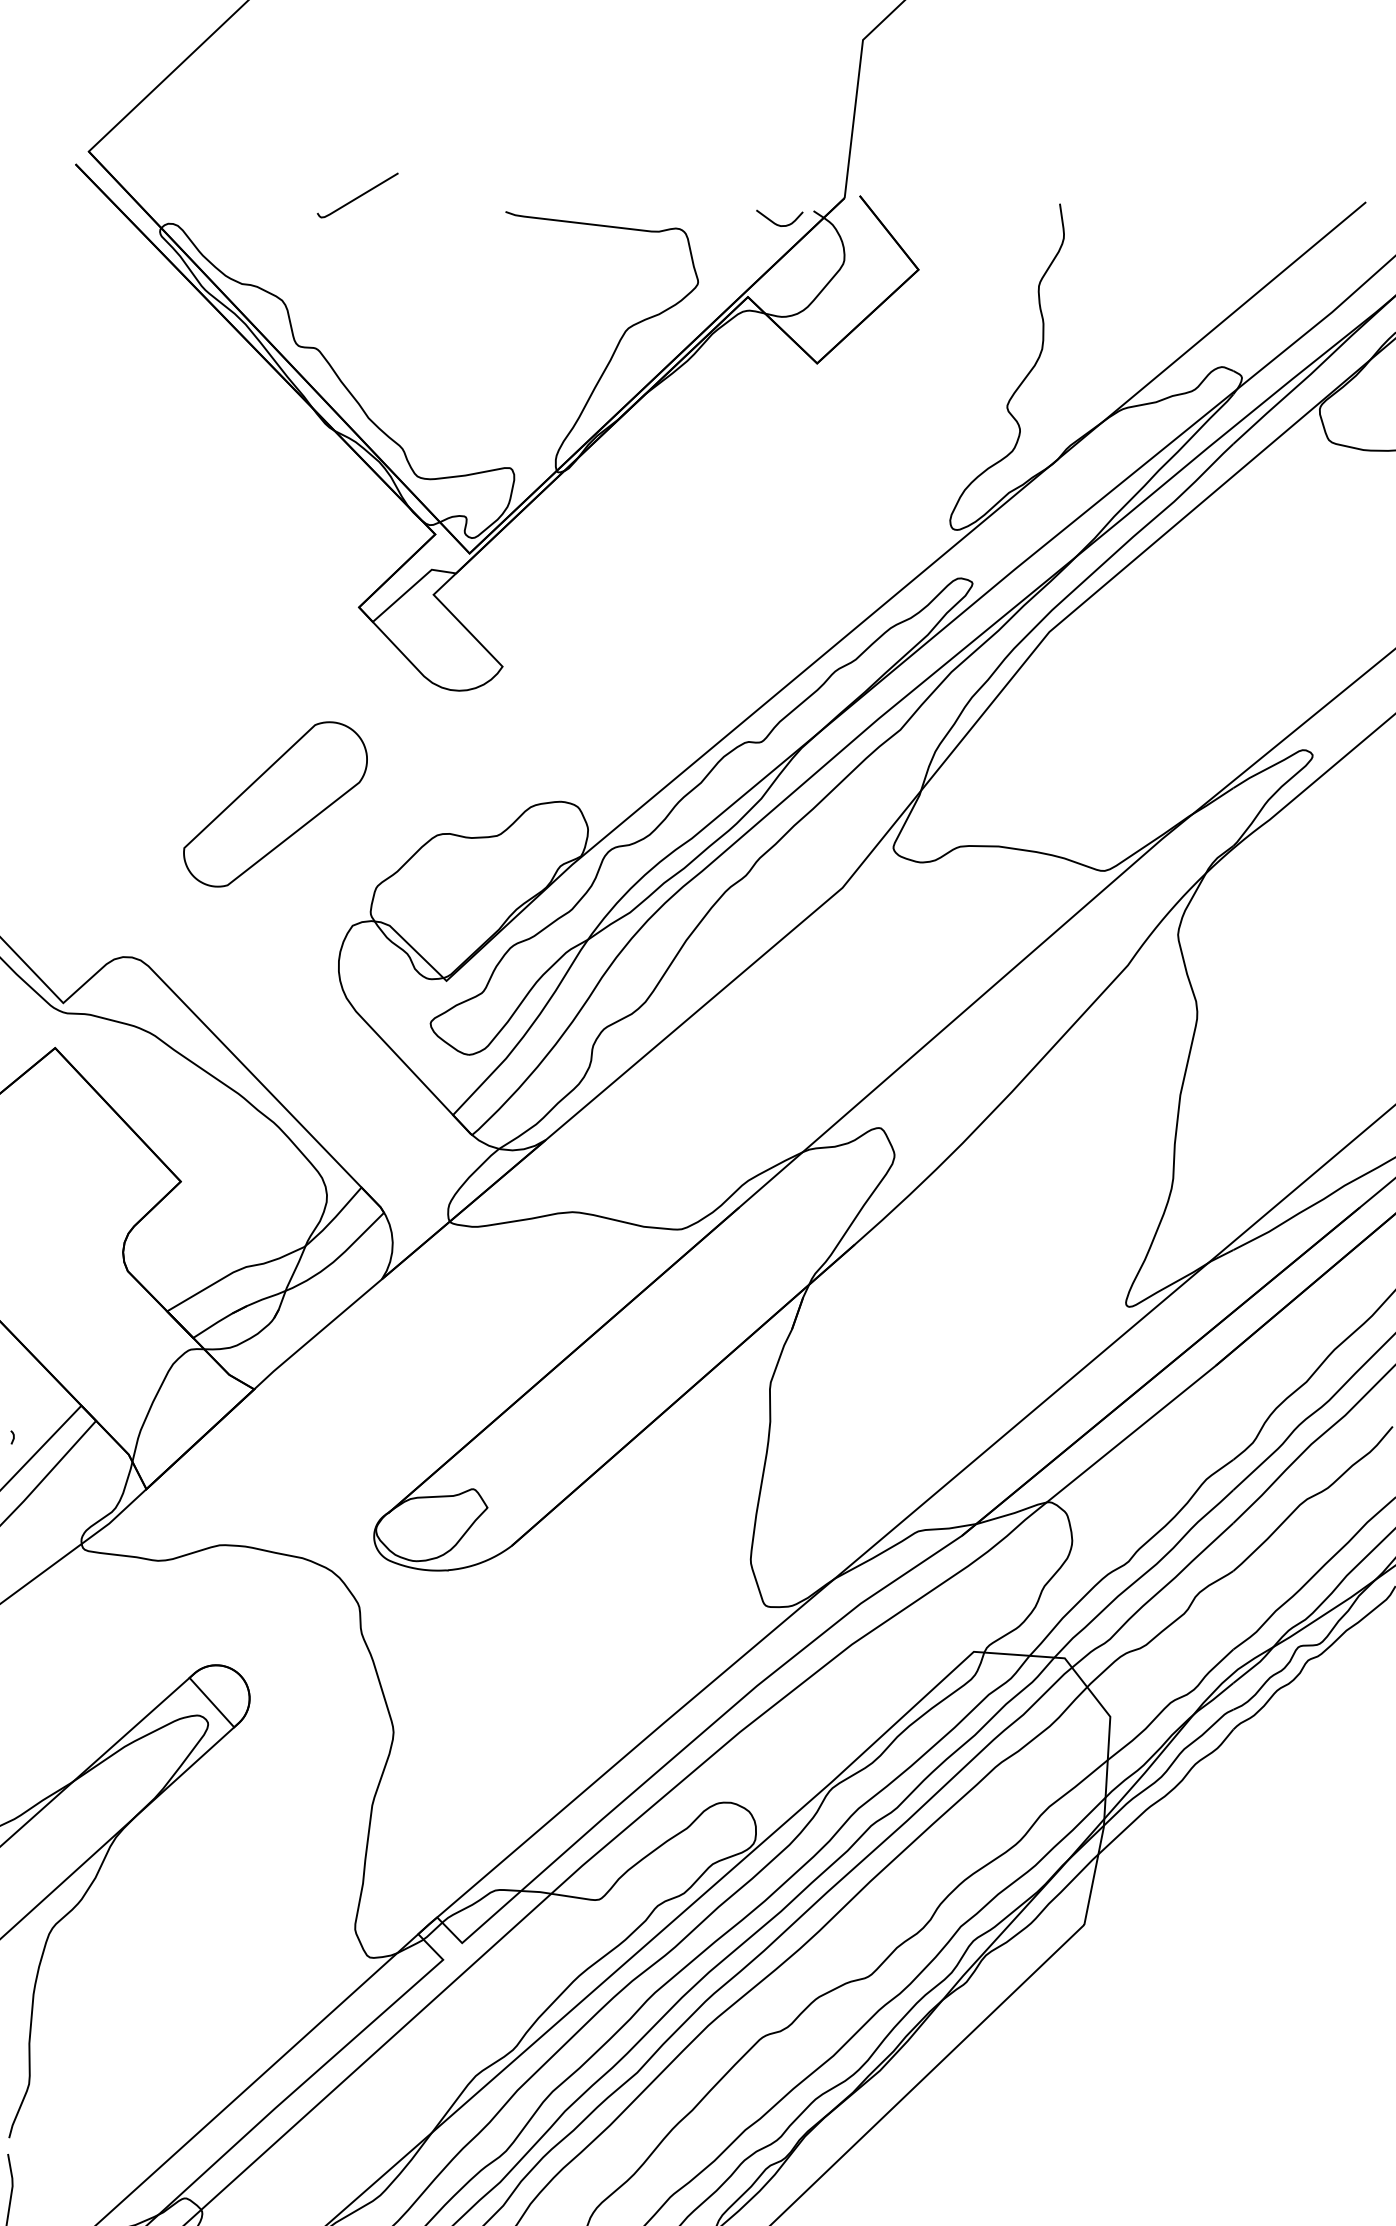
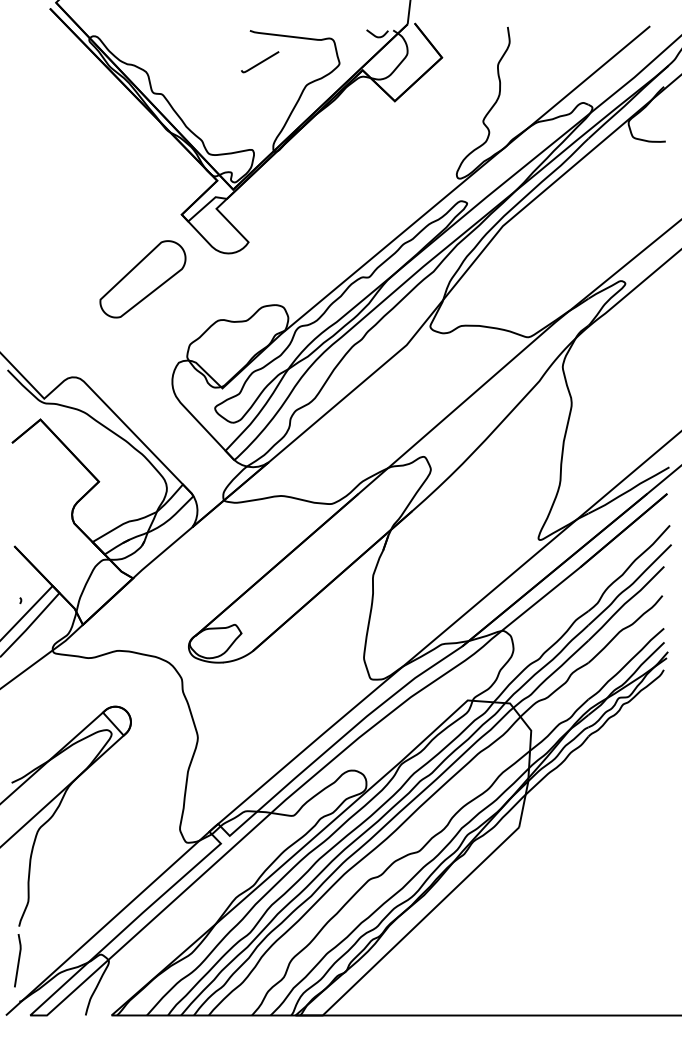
curve: (358, 196) -> (260, 62), moved
part: (274, 804) -> (142, 279), moved

